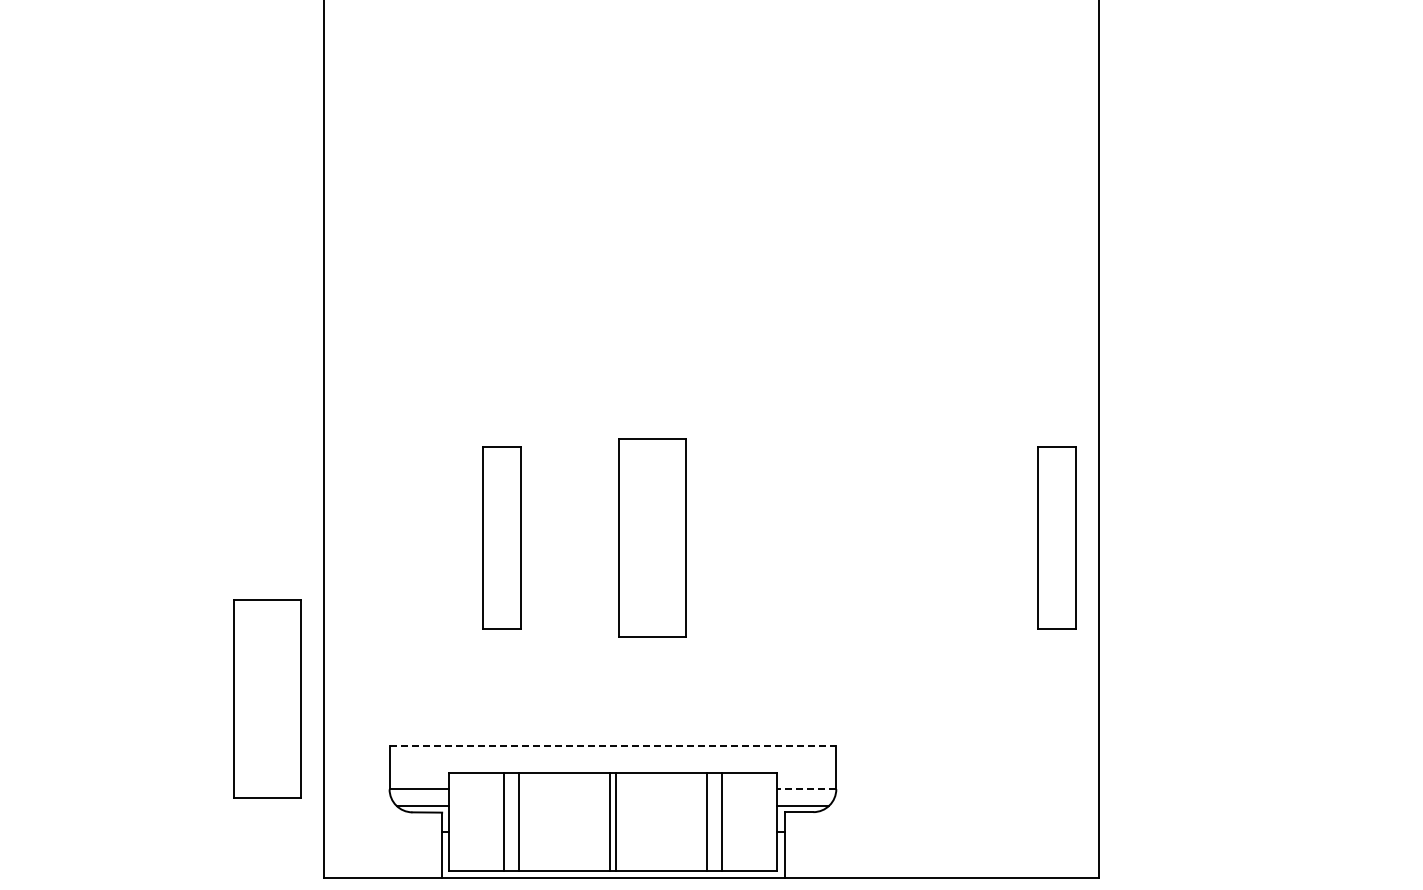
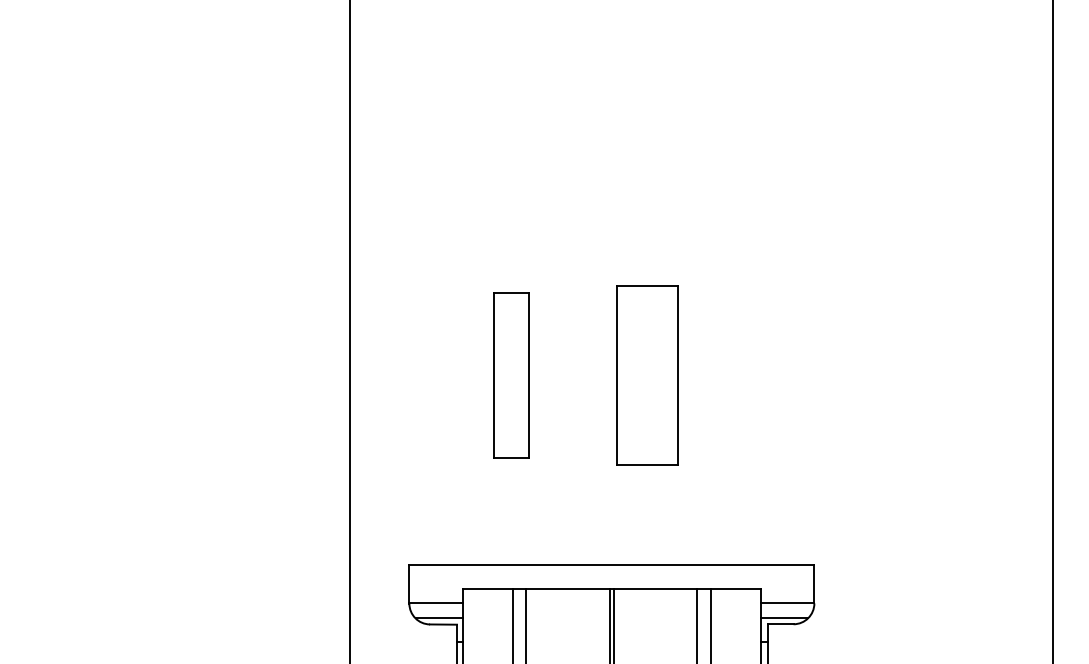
part: (1056, 537) -> (1014, 375), removed
part: (267, 698) -> (298, 521), removed
line: (613, 746) -> (612, 564), dashed -> solid
line: (806, 789) -> (787, 603), dashed -> solid

